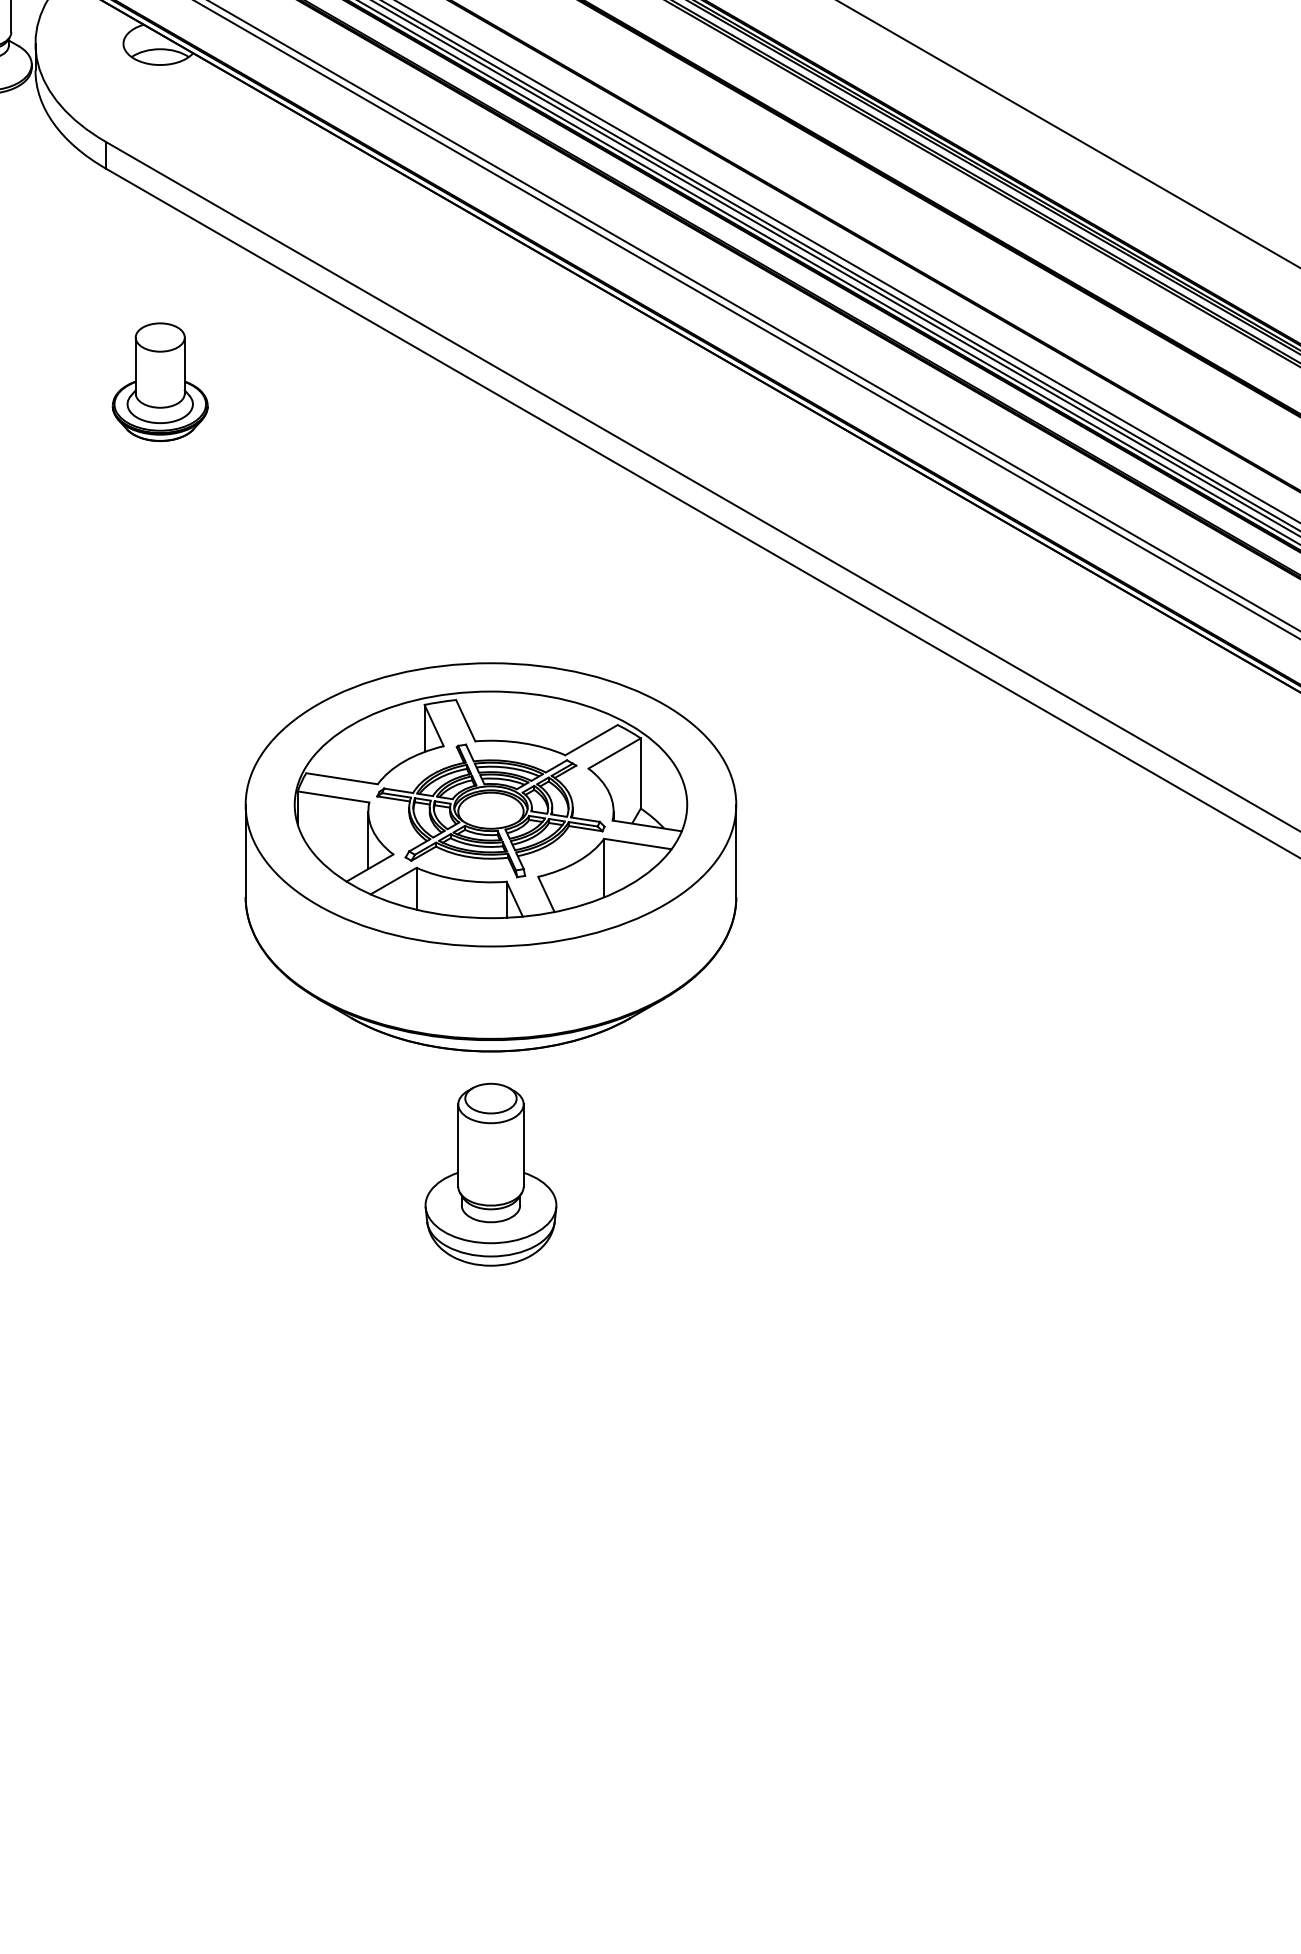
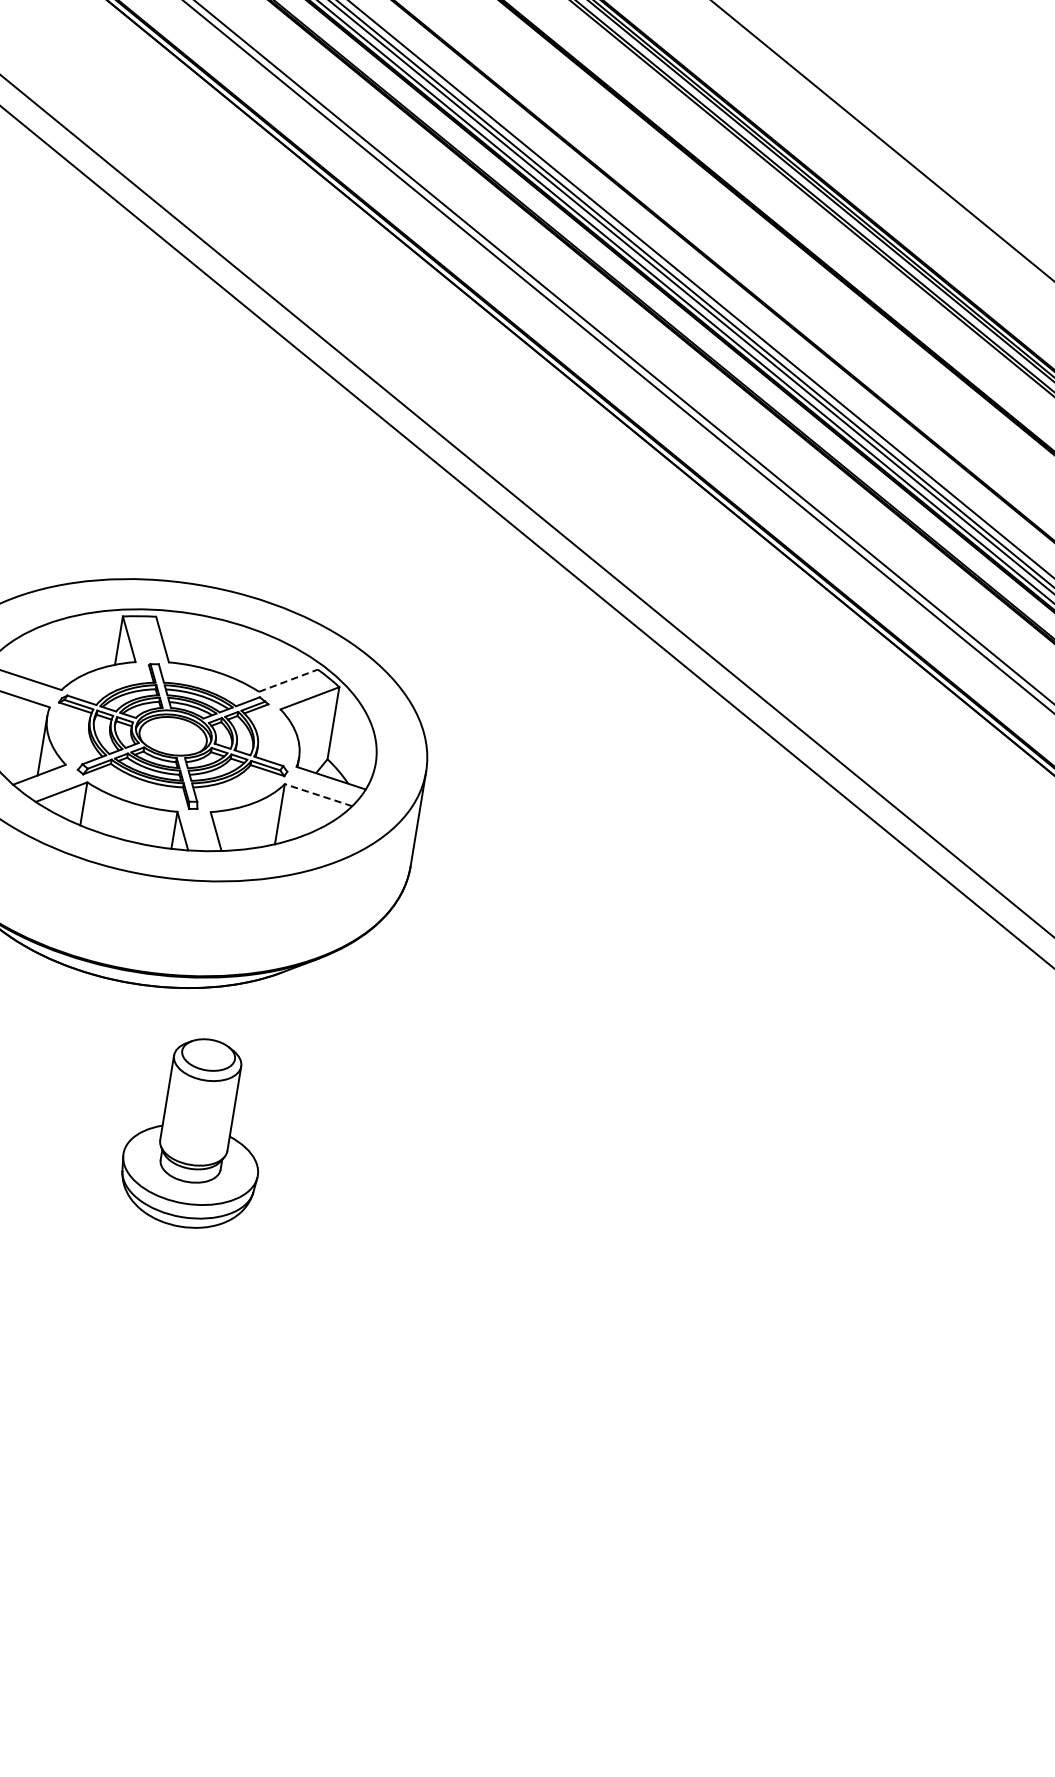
line: (591, 739) -> (288, 680), solid -> dashed
line: (637, 843) -> (318, 794), solid -> dashed
part: (490, 1174) -> (195, 1132), moved

